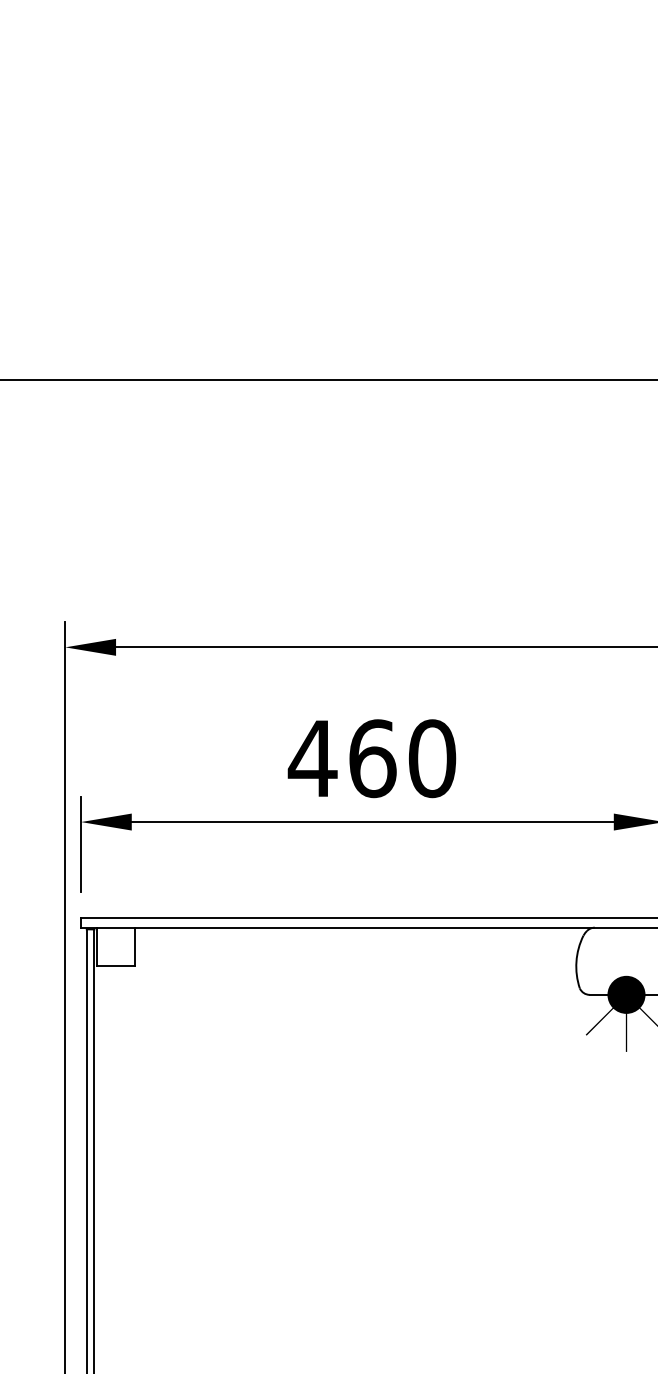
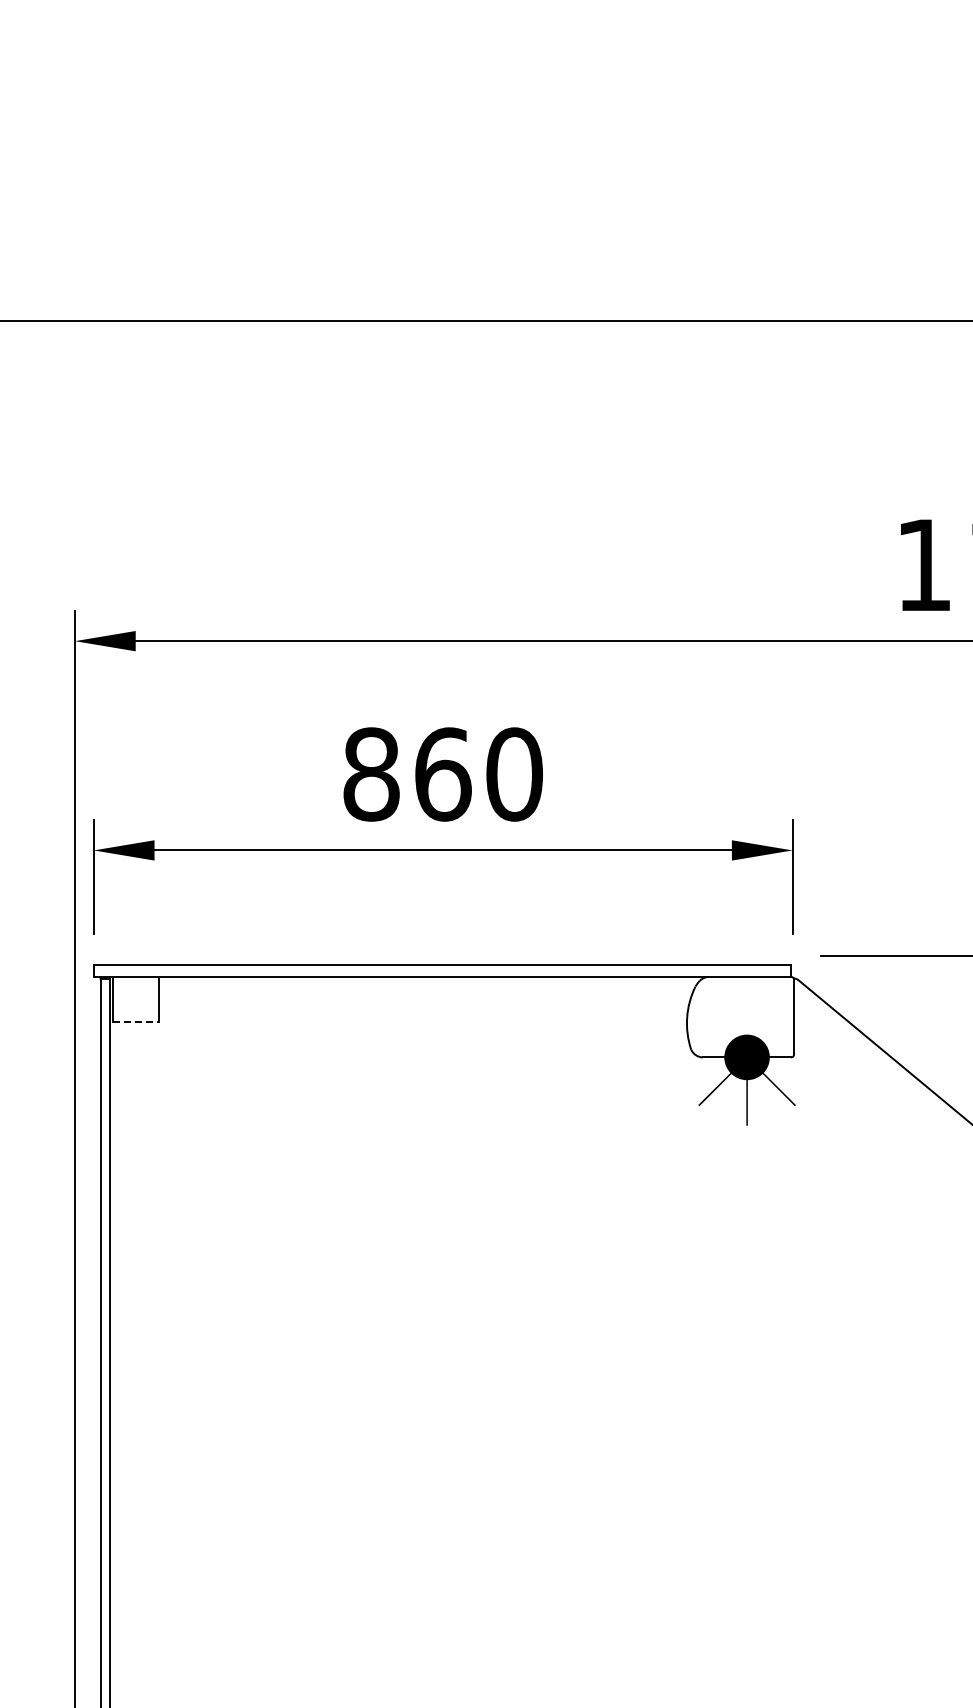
text: (312, 758) -> (371, 774), 460 -> 860
line: (115, 965) -> (135, 1022), solid -> dashed

